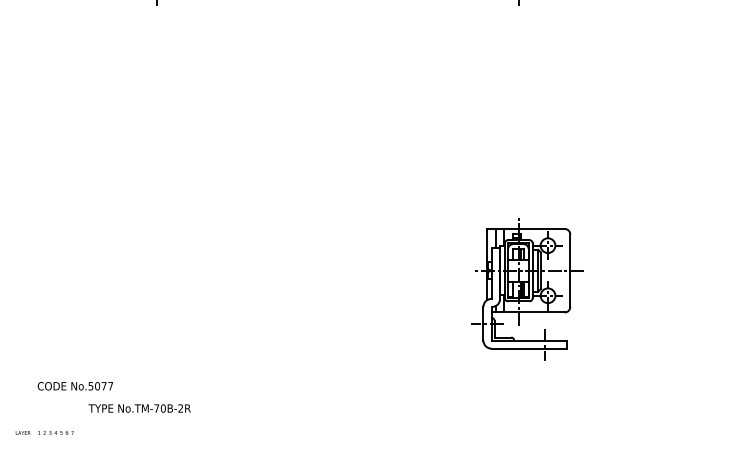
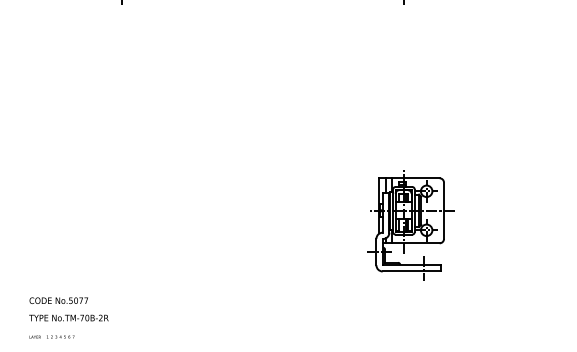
text: (139, 407) -> (68, 317), moved
text: (44, 432) -> (51, 336), moved

